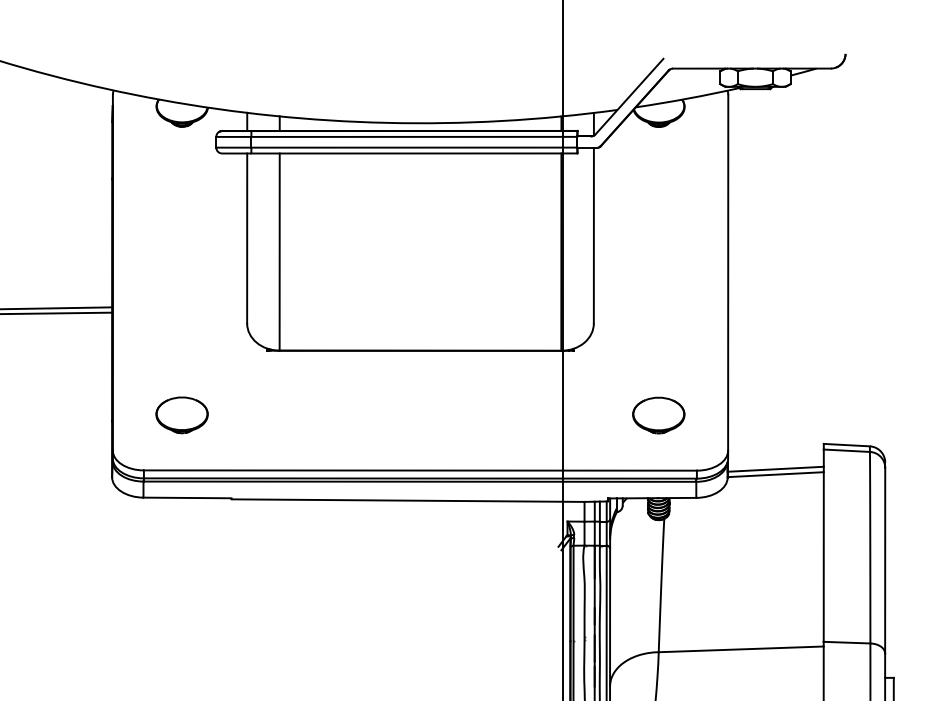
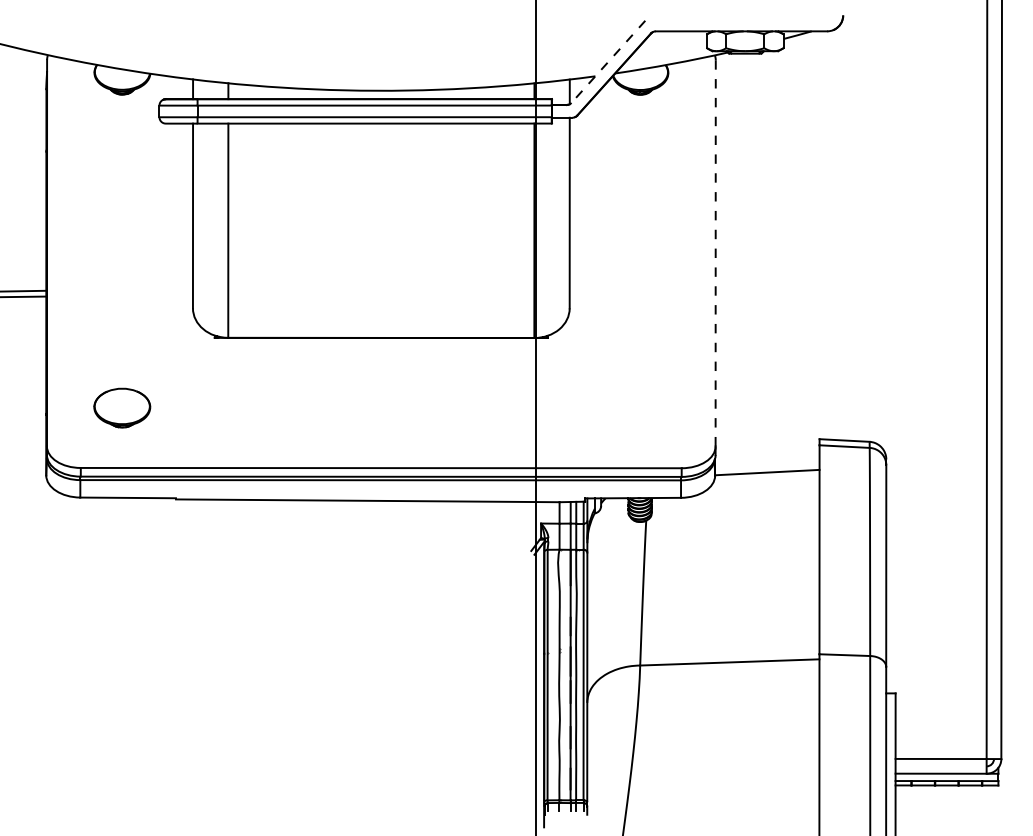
line: (629, 97) -> (608, 62), solid -> dashed
line: (728, 273) -> (715, 253), solid -> dashed
part: (659, 415) -> (640, 408), removed
line: (775, 469) -> (767, 466), removed

